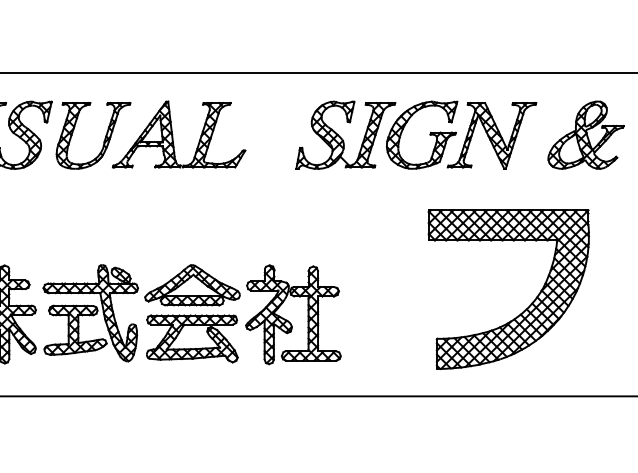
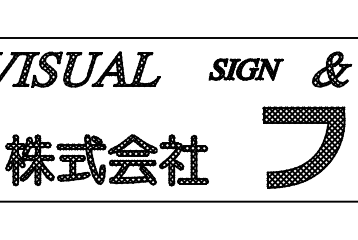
part: (415, 135) -> (245, 69), size x0.6
part: (525, 307) -> (312, 156), moved

